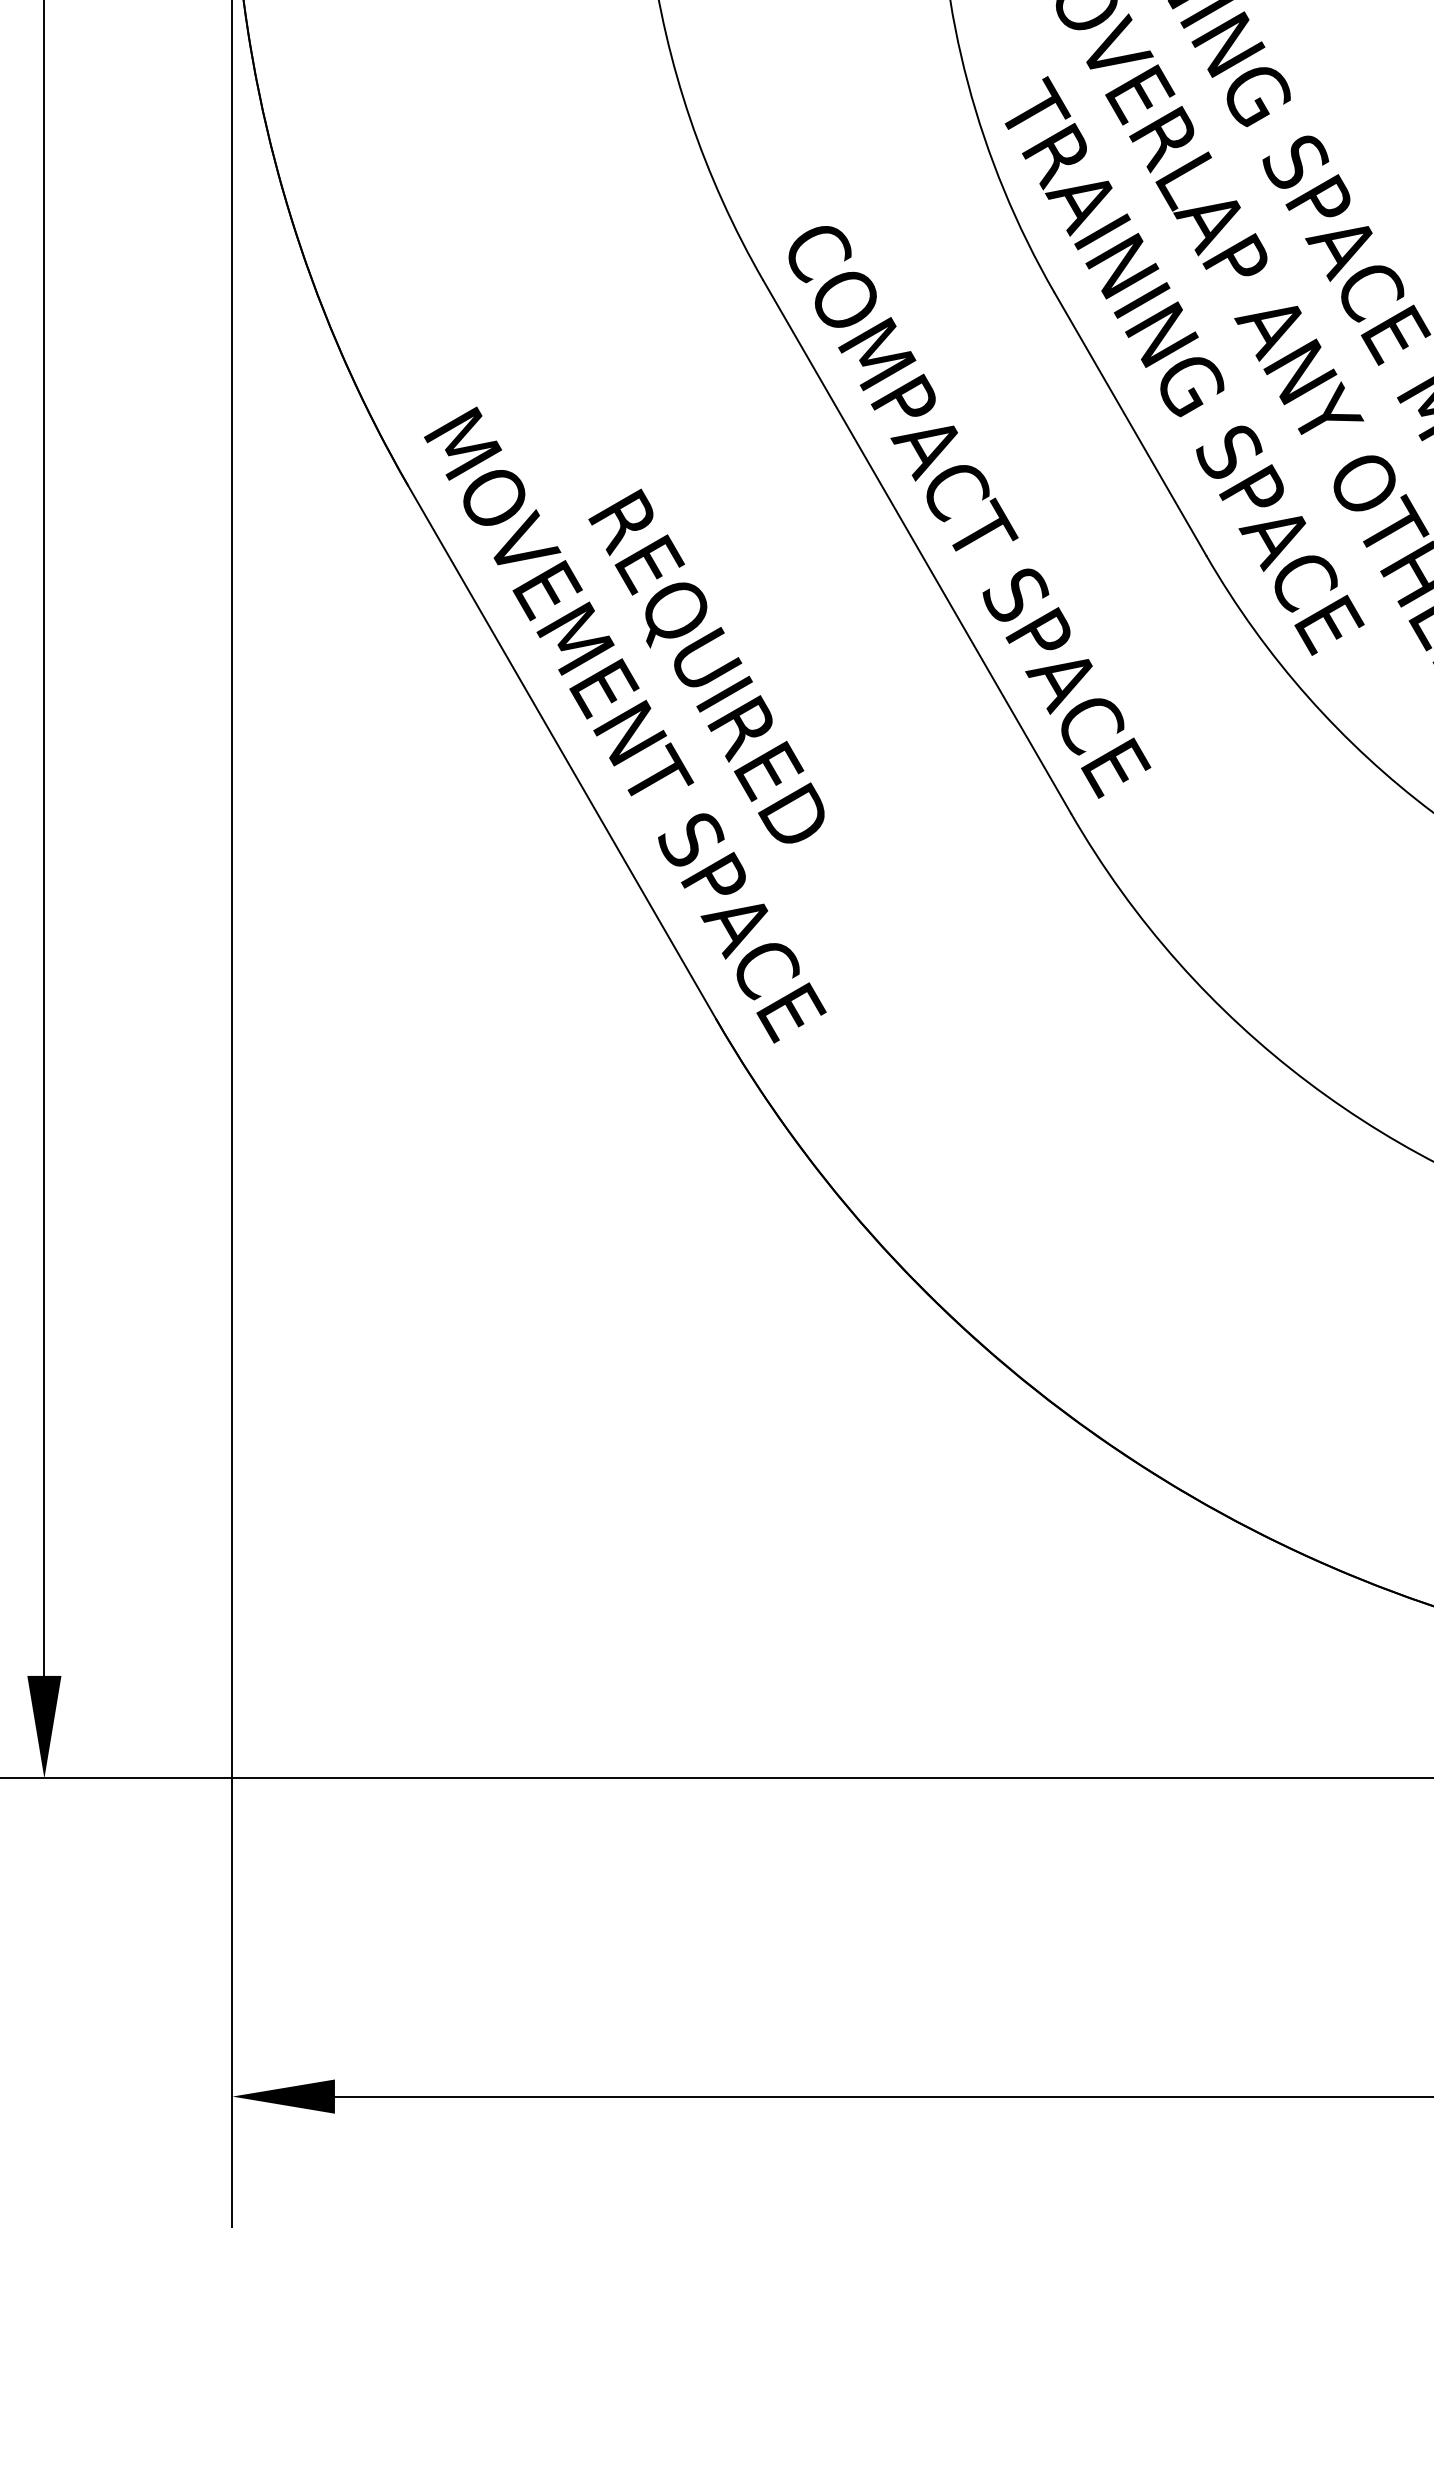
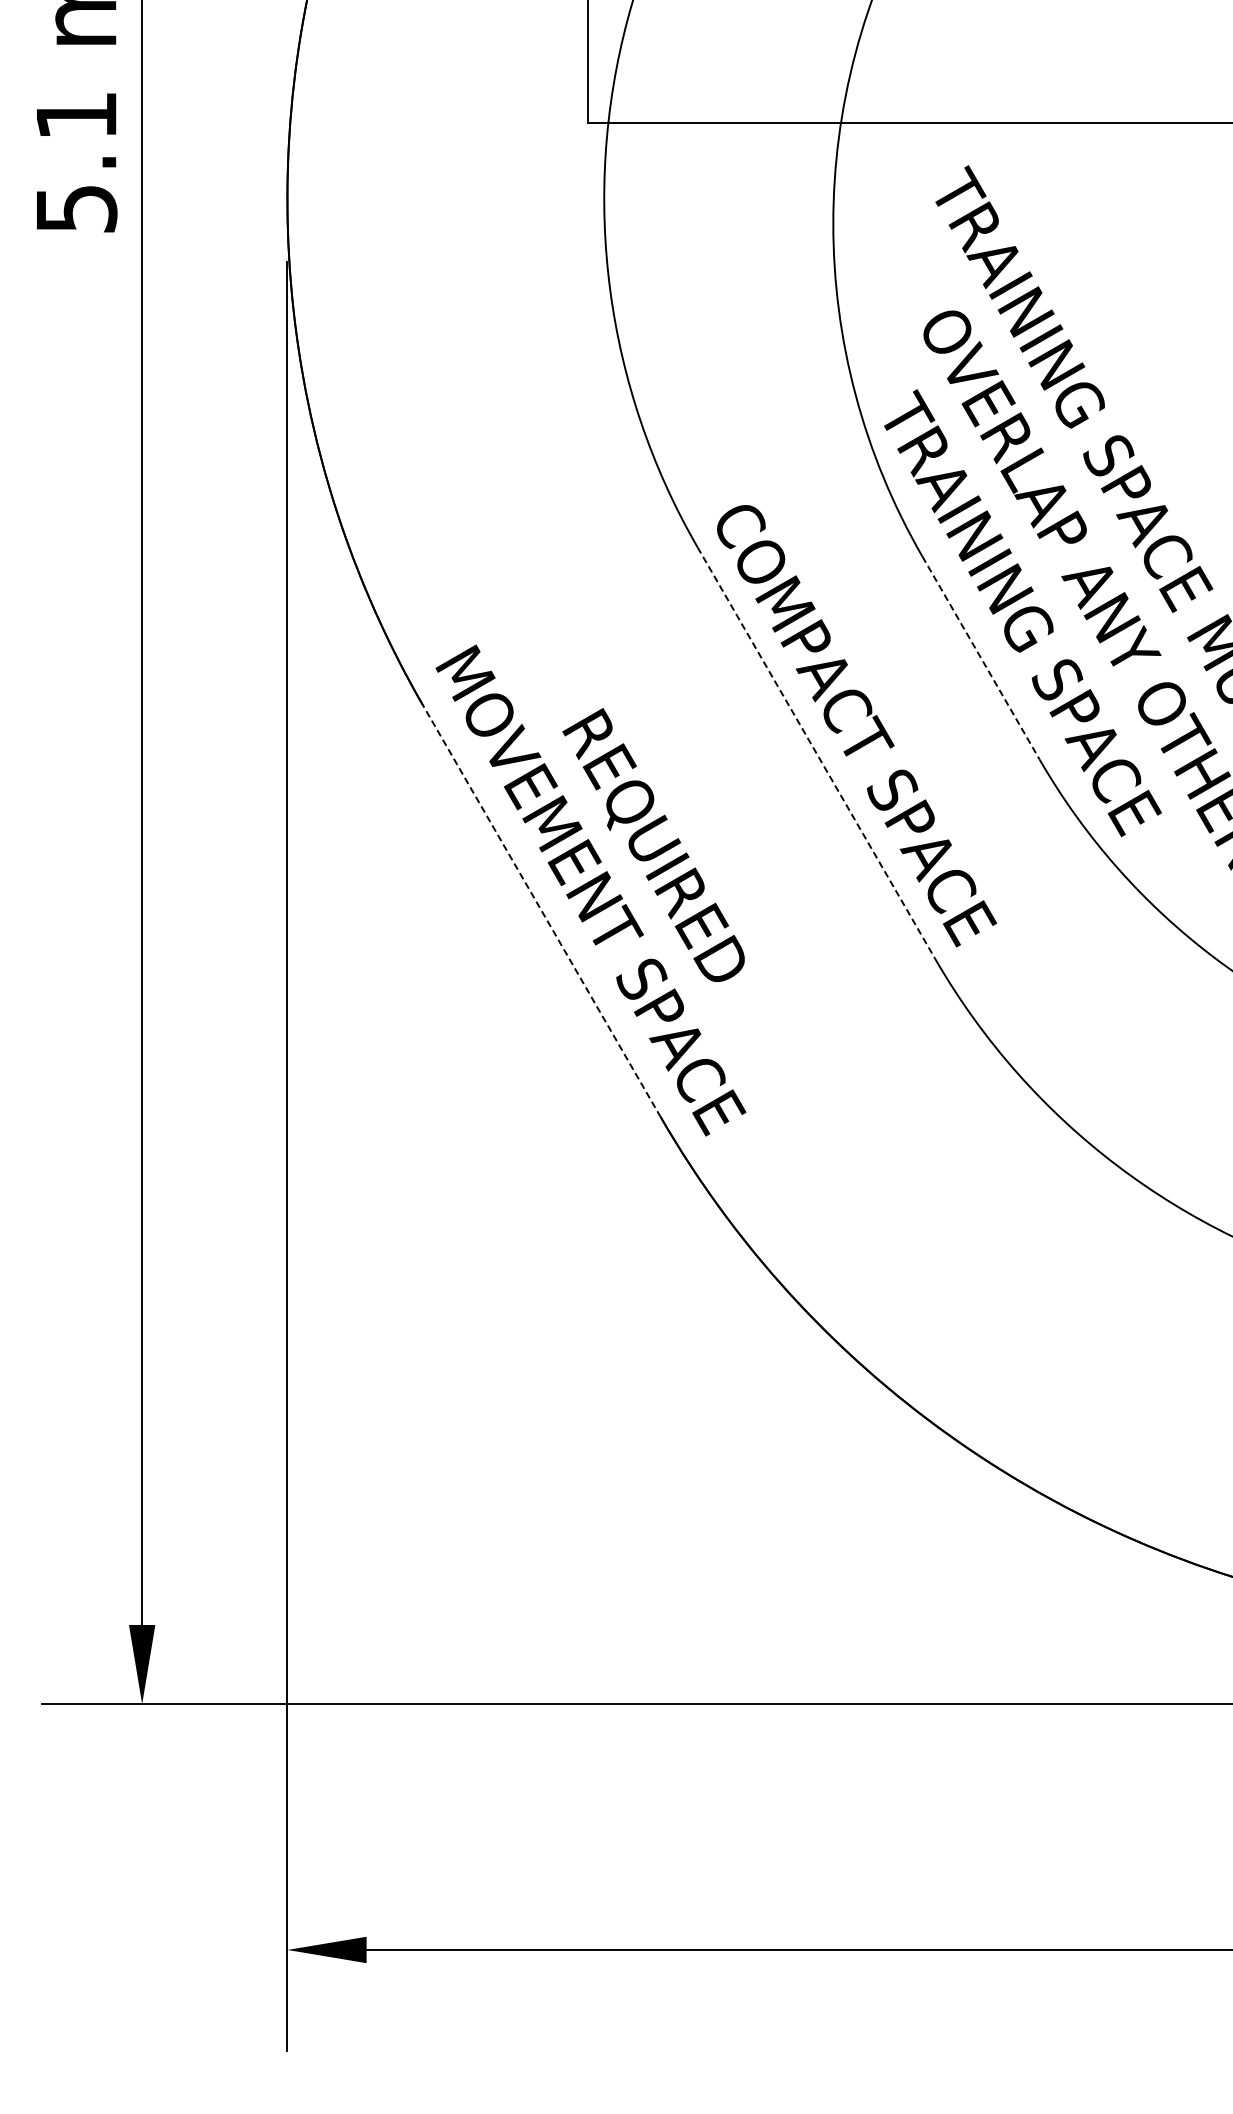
line: (1130, 424) -> (981, 658), solid -> dashed
line: (917, 547) -> (816, 753), solid -> dashed
line: (562, 752) -> (542, 911), solid -> dashed

